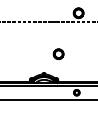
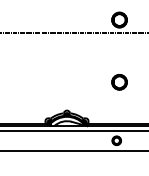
part: (58, 54) -> (119, 82), moved

